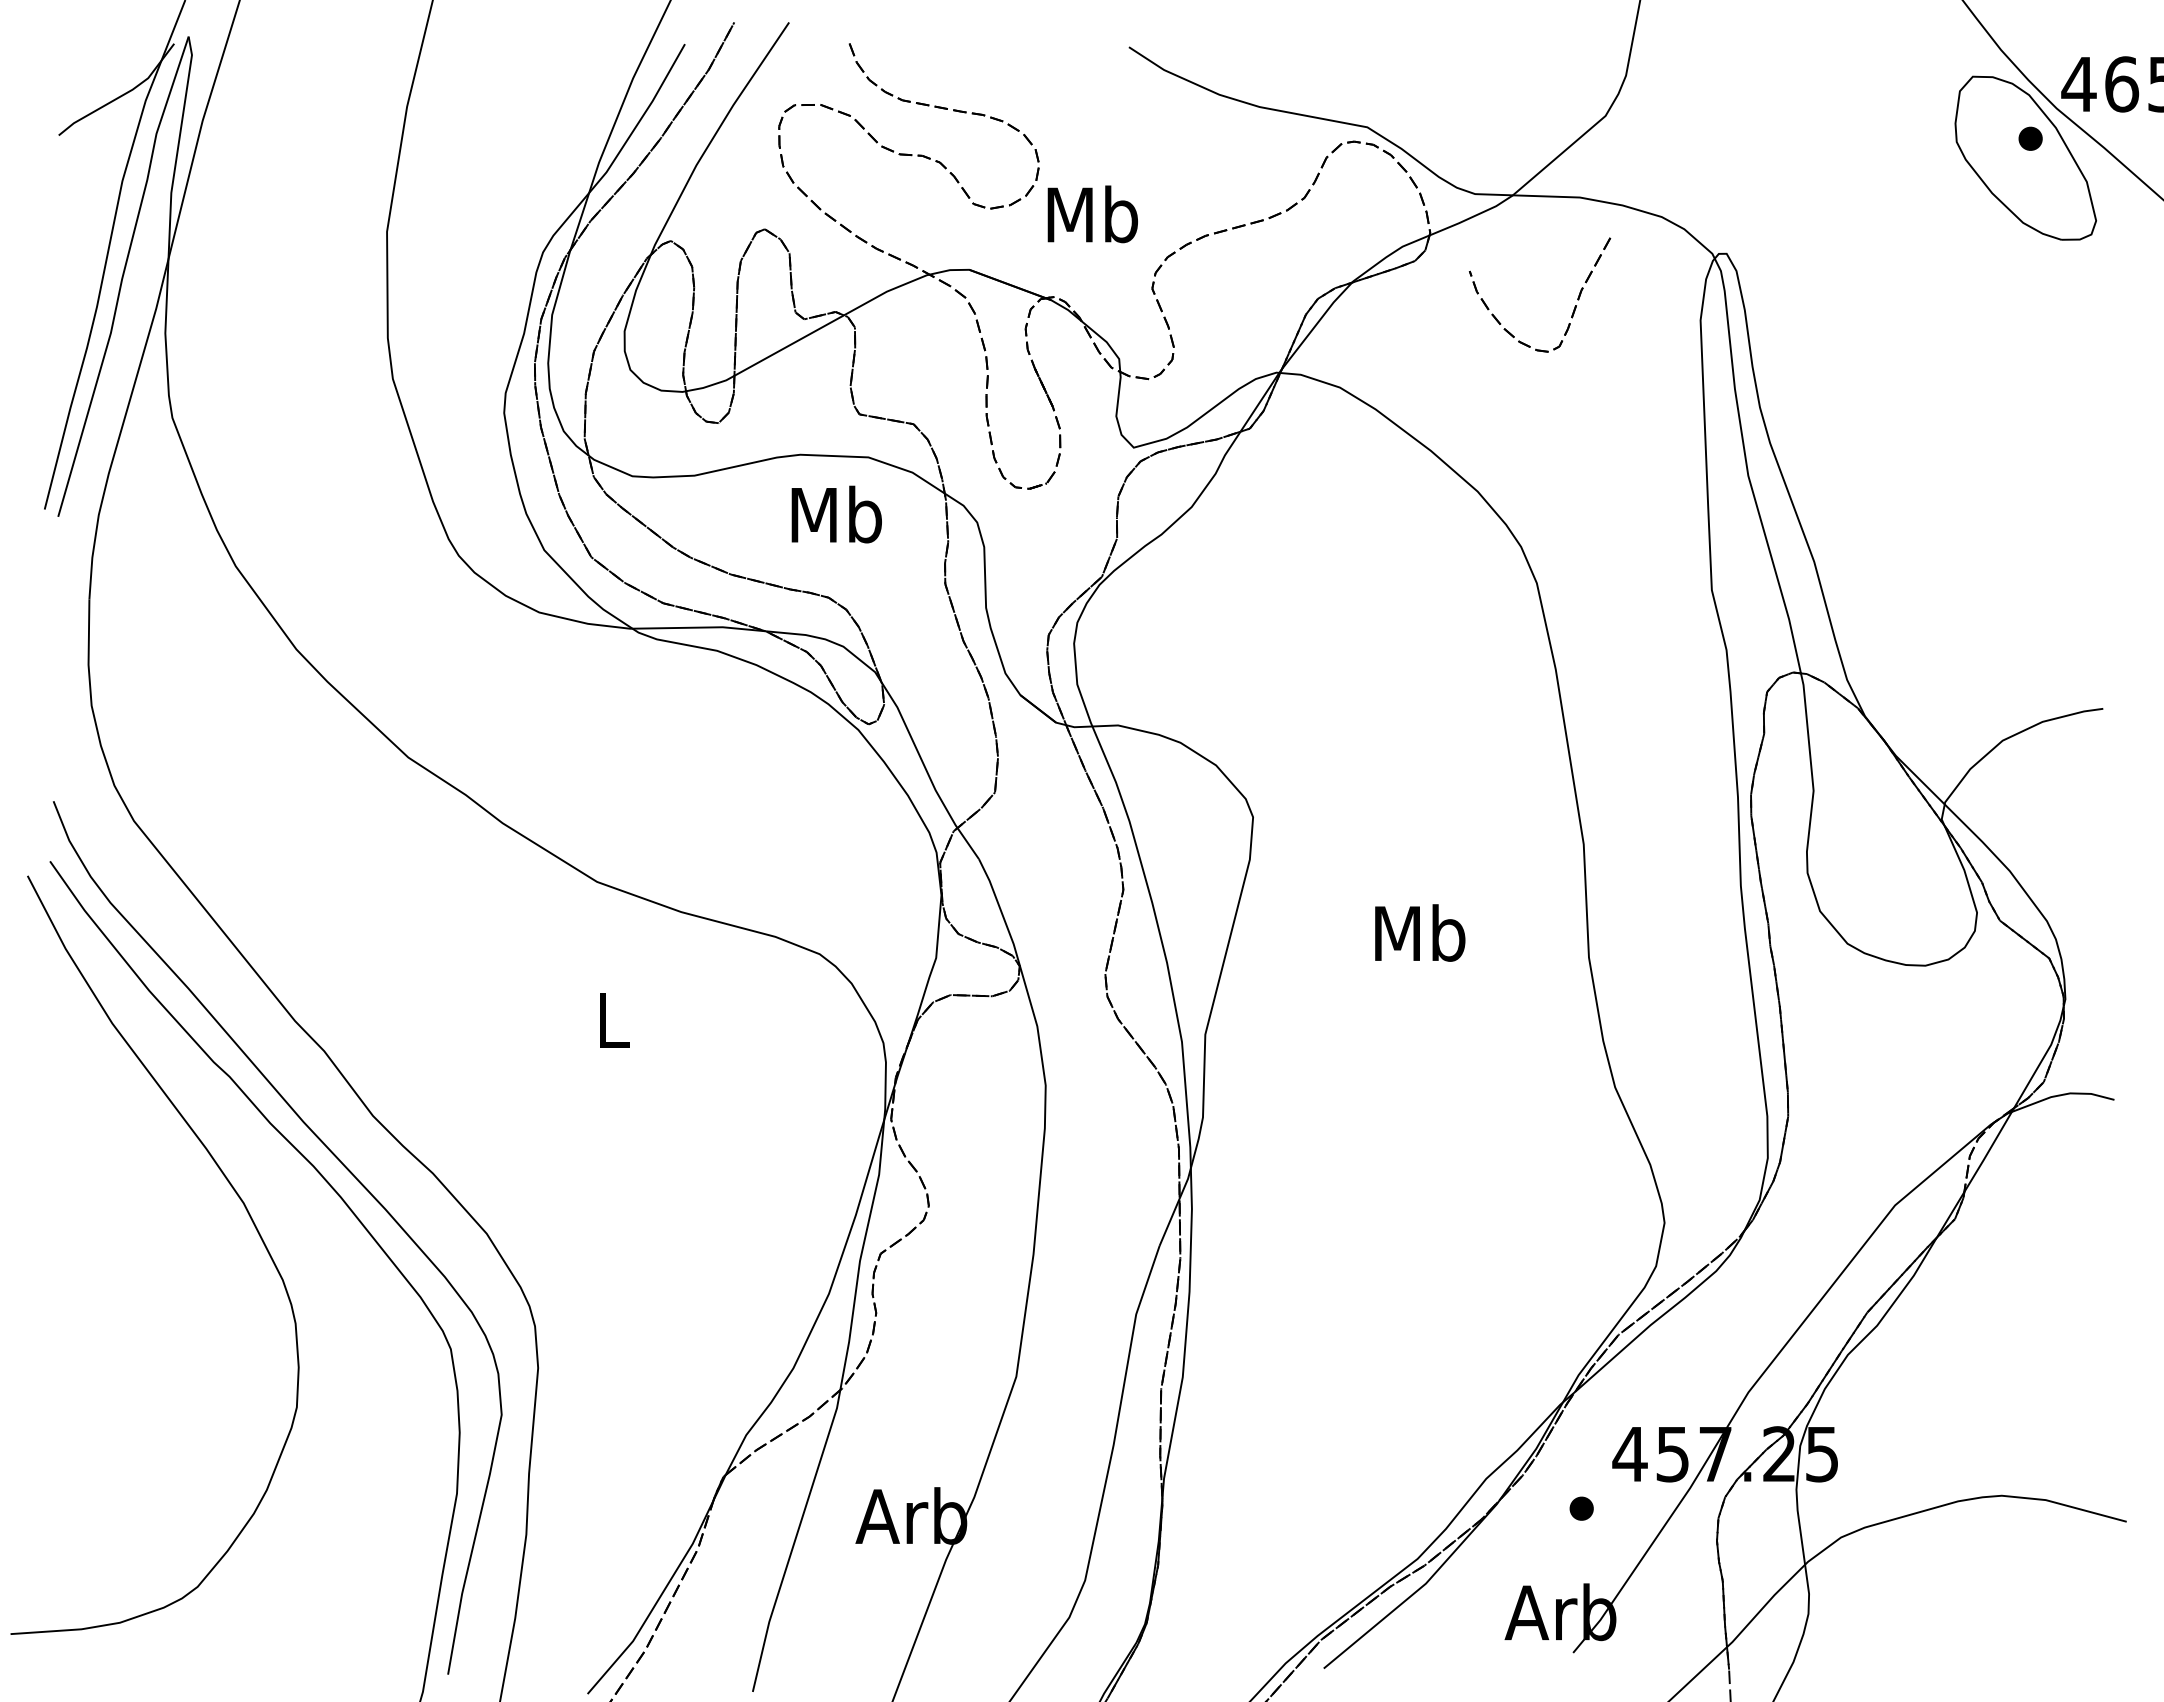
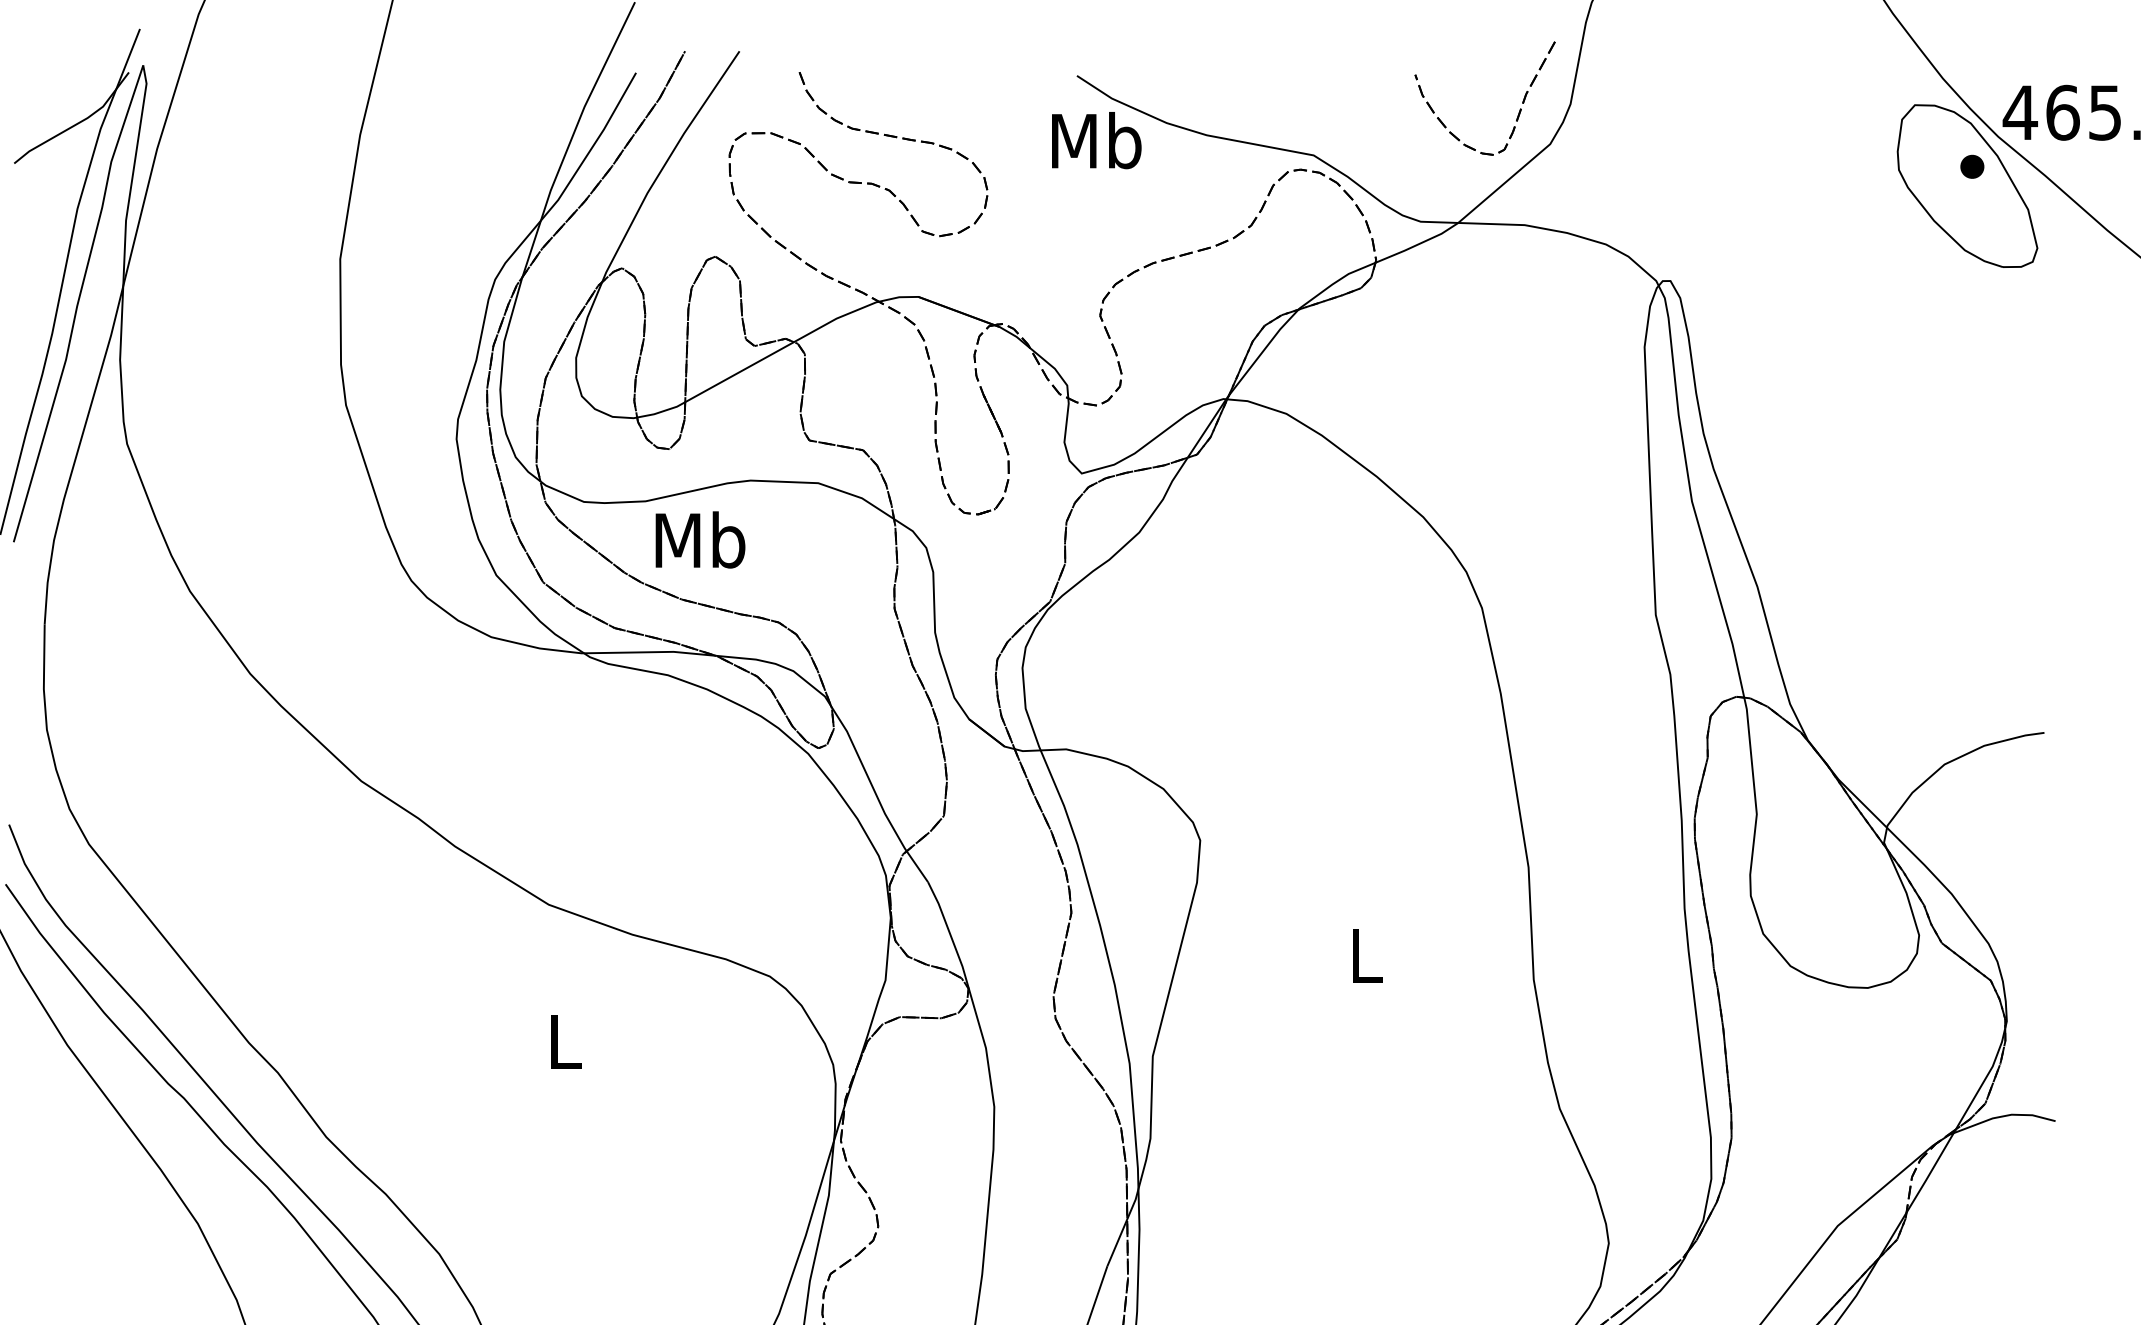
text: (1092, 214) -> (1096, 140), moved
part: (1574, 306) -> (1519, 109), moved
text: (836, 514) -> (700, 539), moved
text: (1420, 932) -> (1366, 954), Mb -> L

